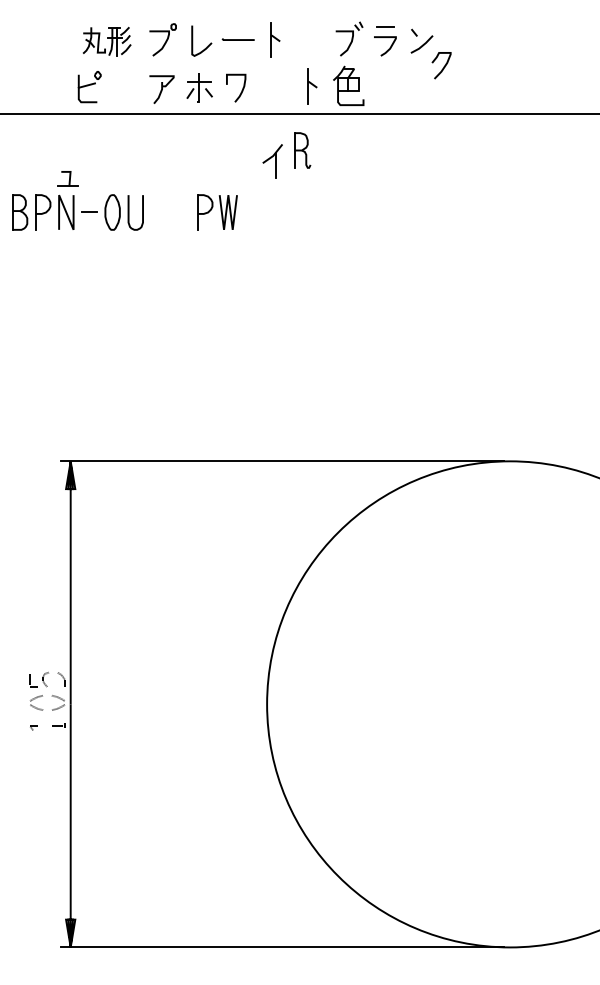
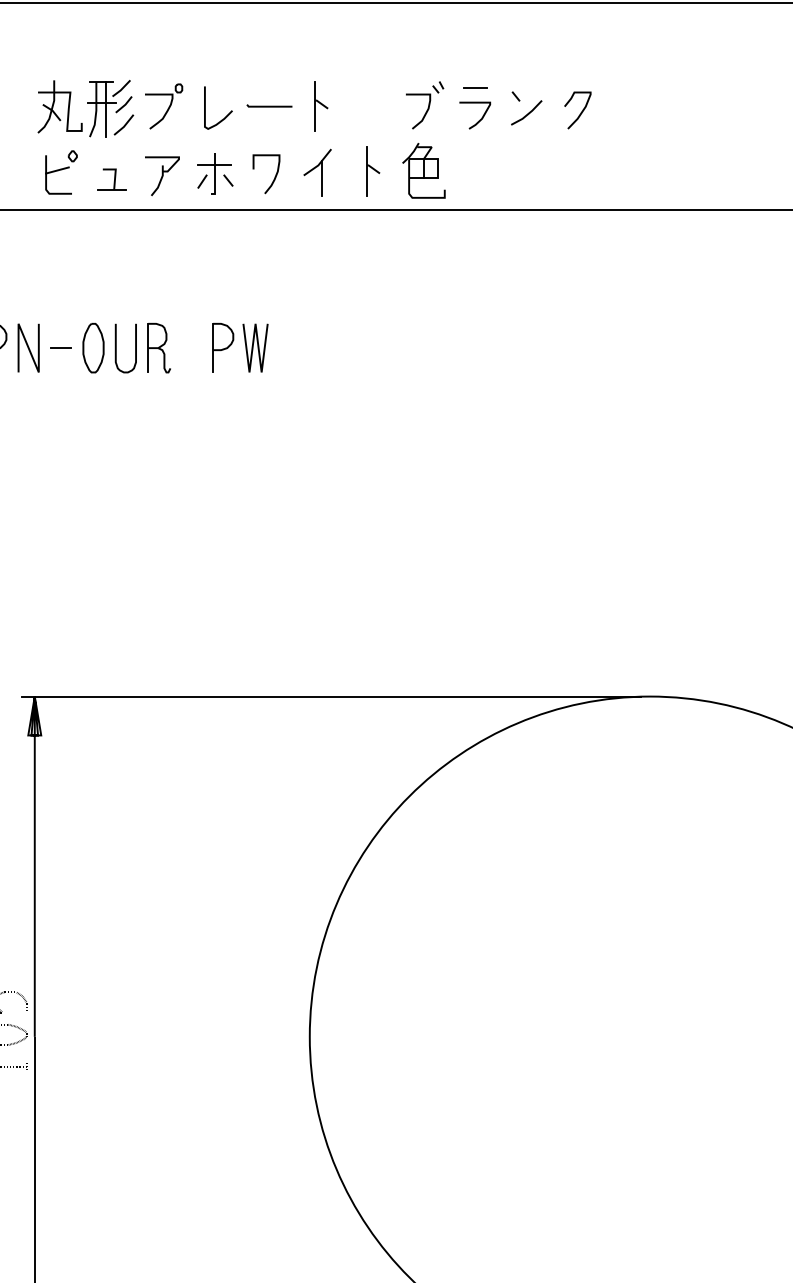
part: (106, 41) -> (84, 108), size x1.43
curve: (443, 66) -> (580, 111), moved
part: (302, 150) -> (159, 348), moved
part: (272, 161) -> (317, 173), moved
part: (67, 178) -> (111, 178), moved

